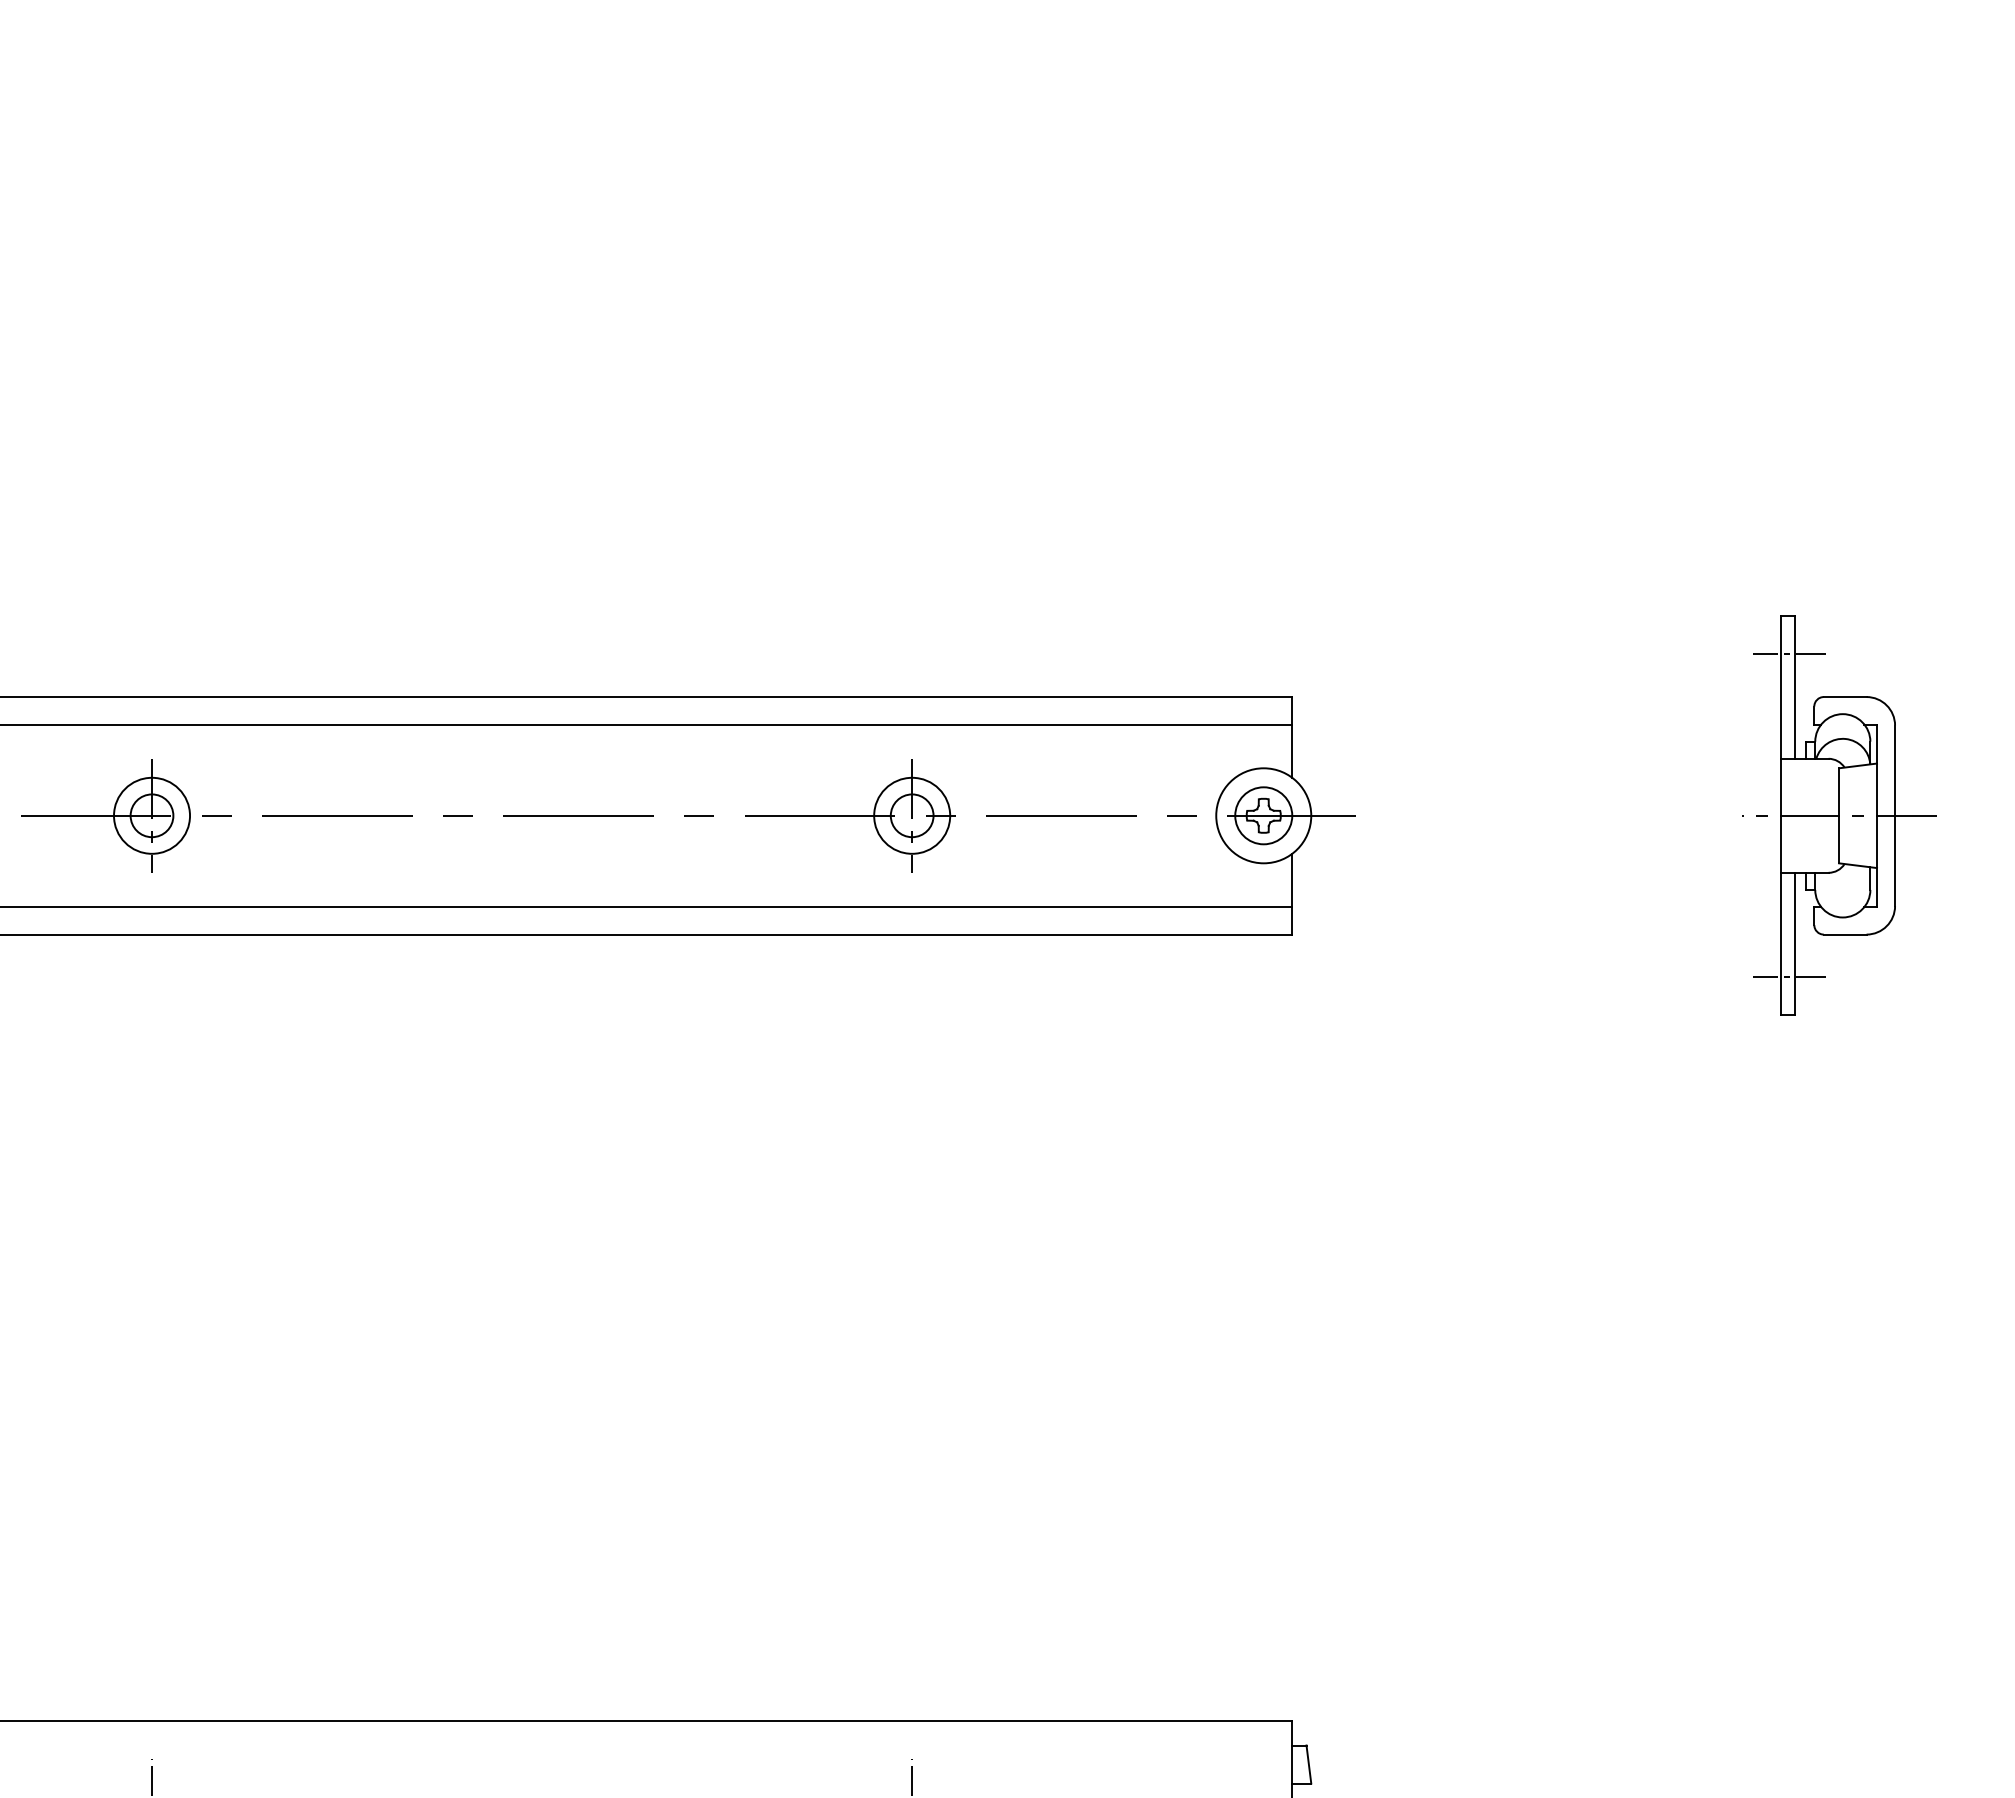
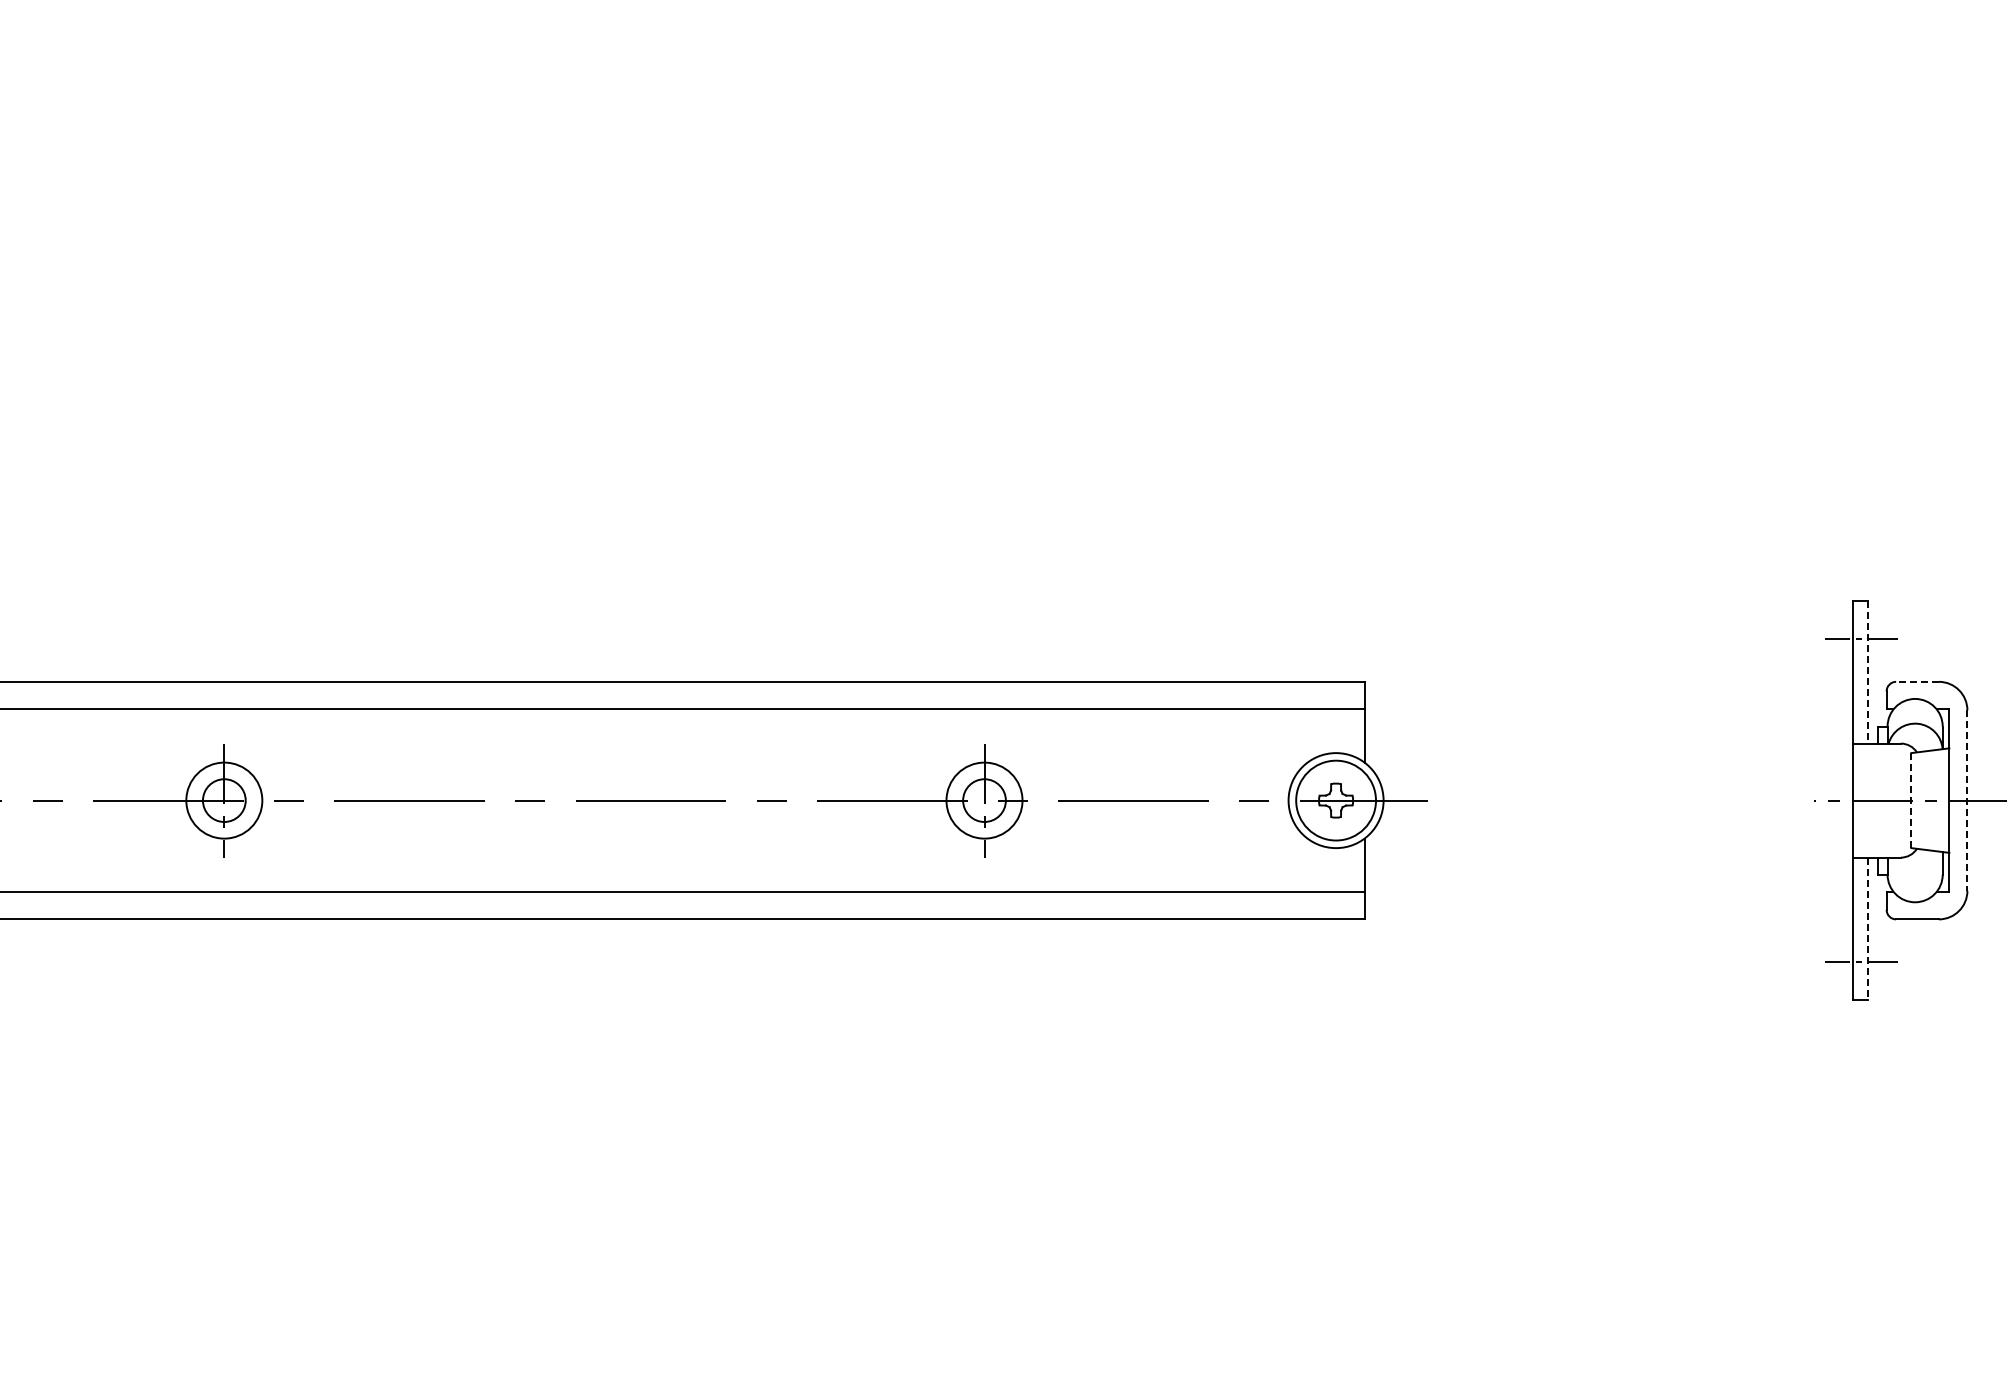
line: (1795, 688) -> (1867, 673), solid -> dashed
line: (1844, 697) -> (1916, 682), solid -> dashed
circle: (1263, 815) -> (1335, 800), size x1.4
line: (1839, 815) -> (1911, 800), solid -> dashed
line: (1895, 816) -> (1967, 801), solid -> dashed
line: (1795, 944) -> (1867, 929), solid -> dashed

